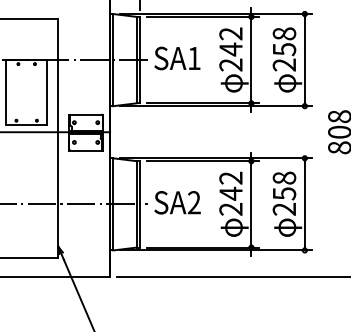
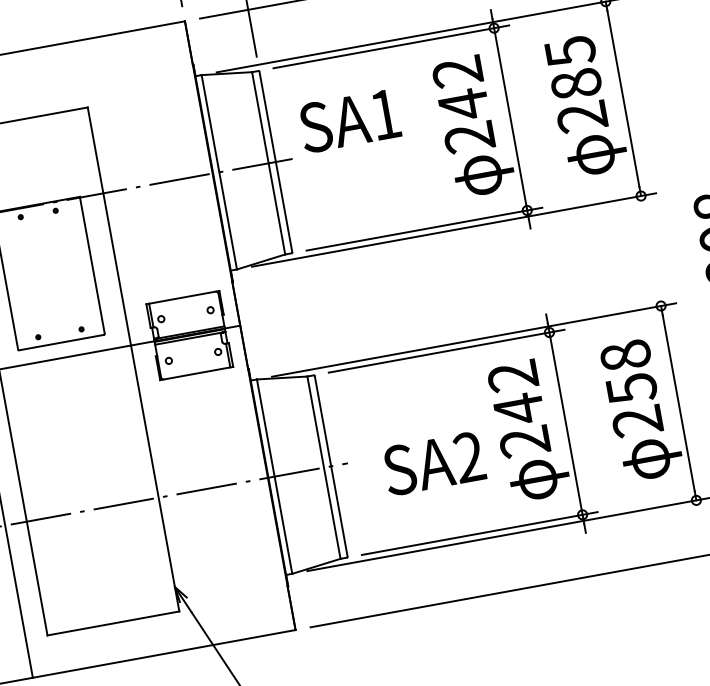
text: (284, 41) -> (573, 67), 258 -> 285
text: (177, 58) -> (349, 121), moved
text: (177, 202) -> (433, 463), moved

